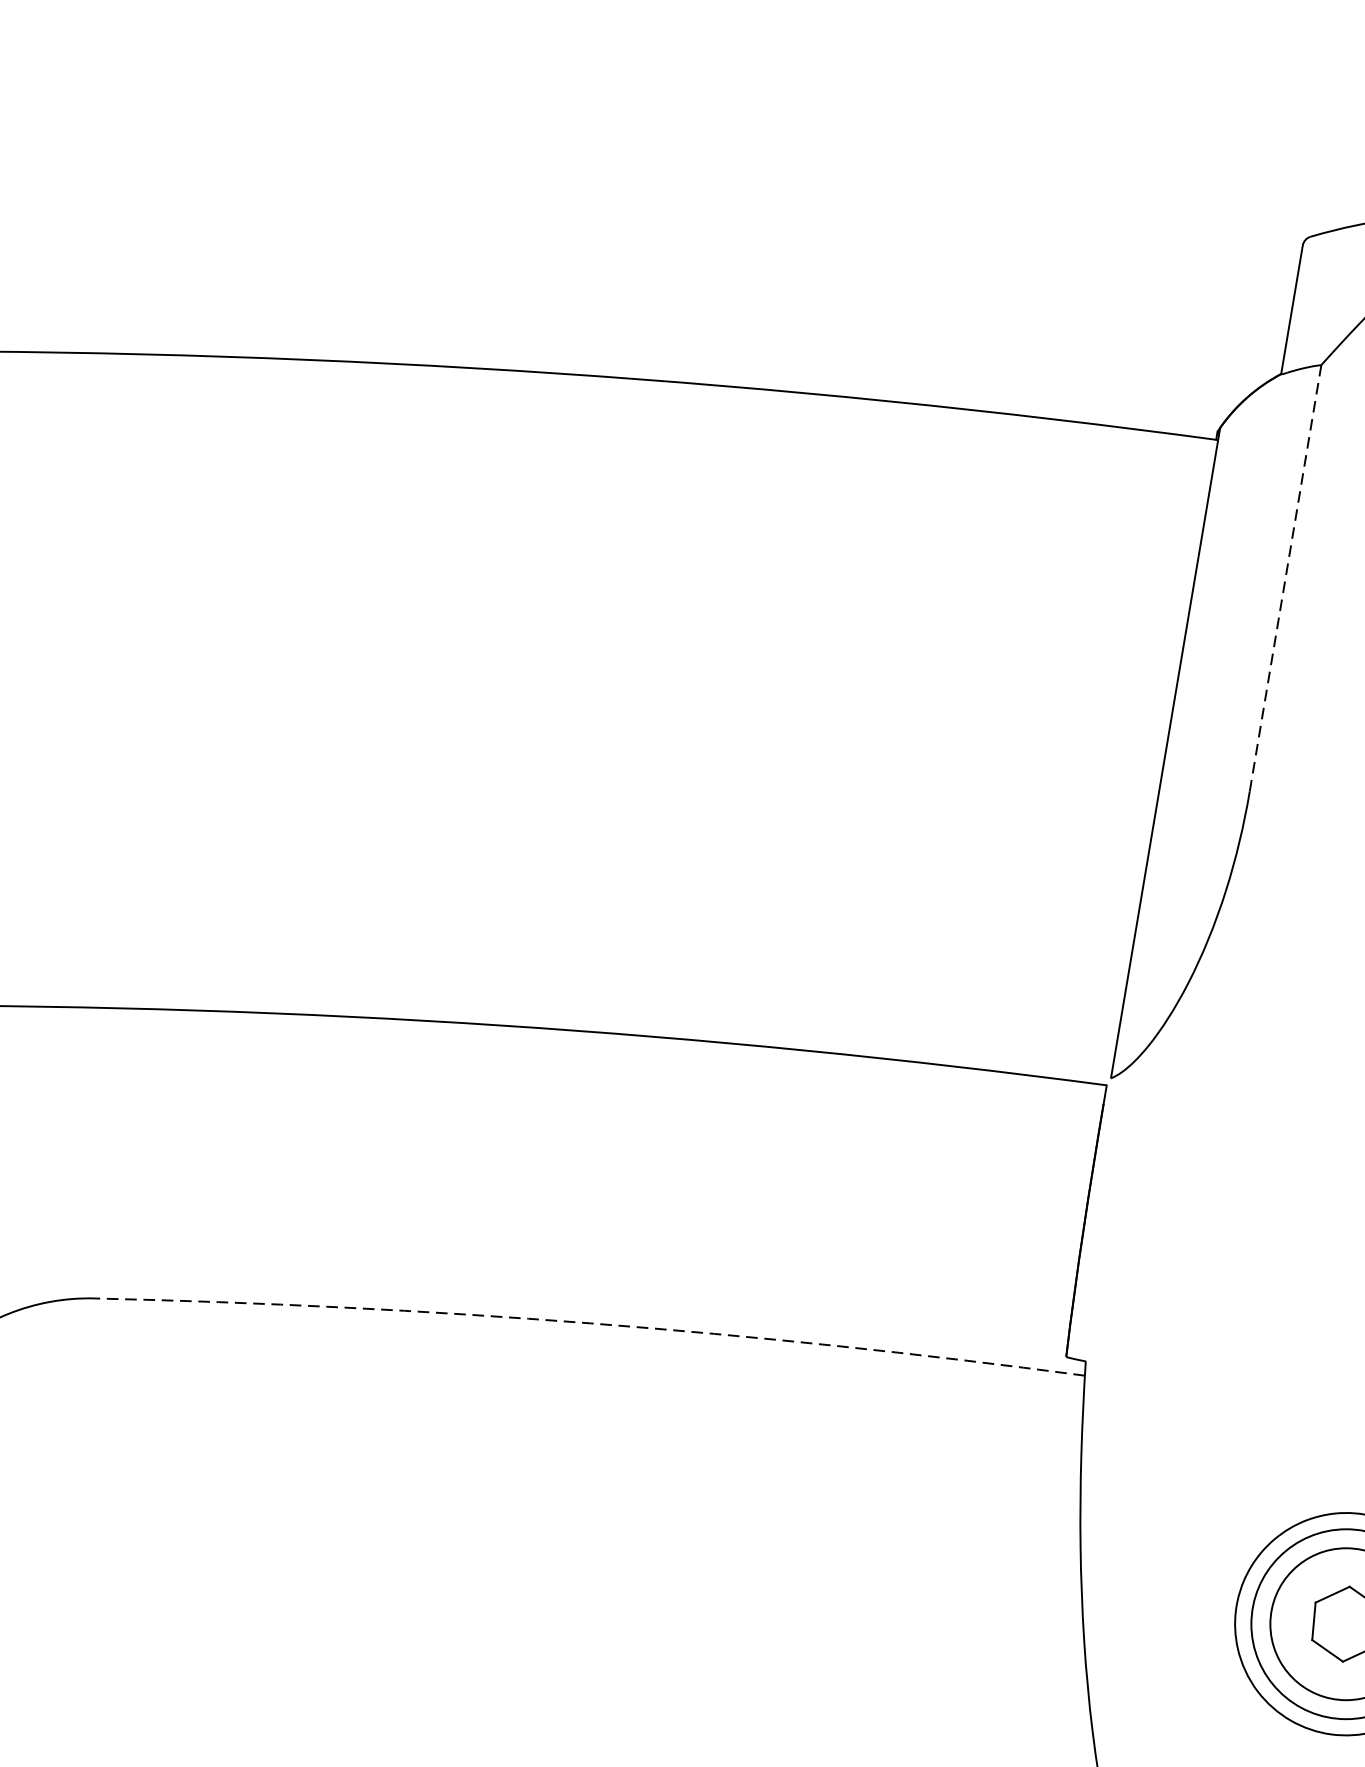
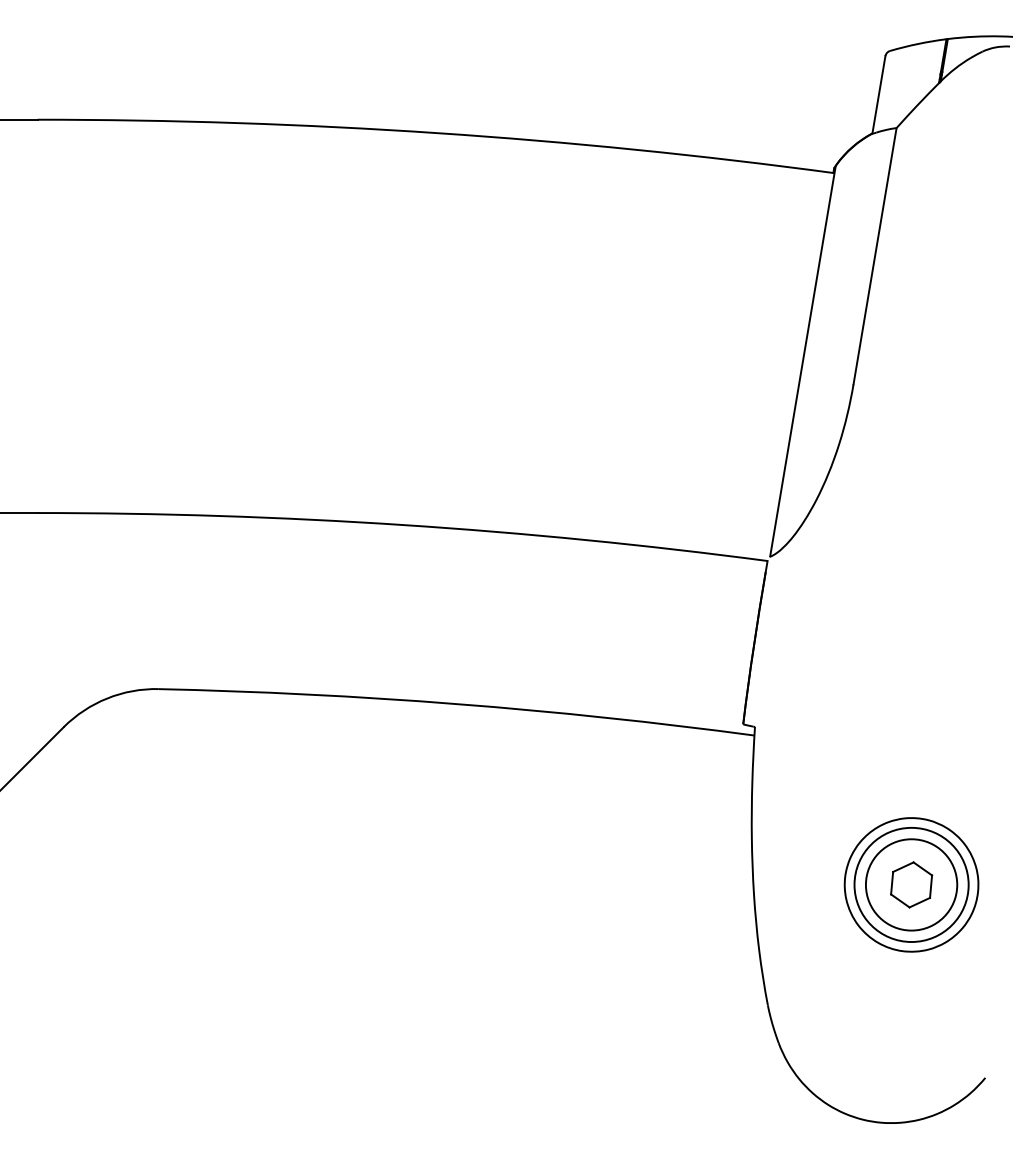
line: (1286, 578) -> (875, 256), dashed -> solid
arc: (590, 1324) -> (457, 704), dashed -> solid

